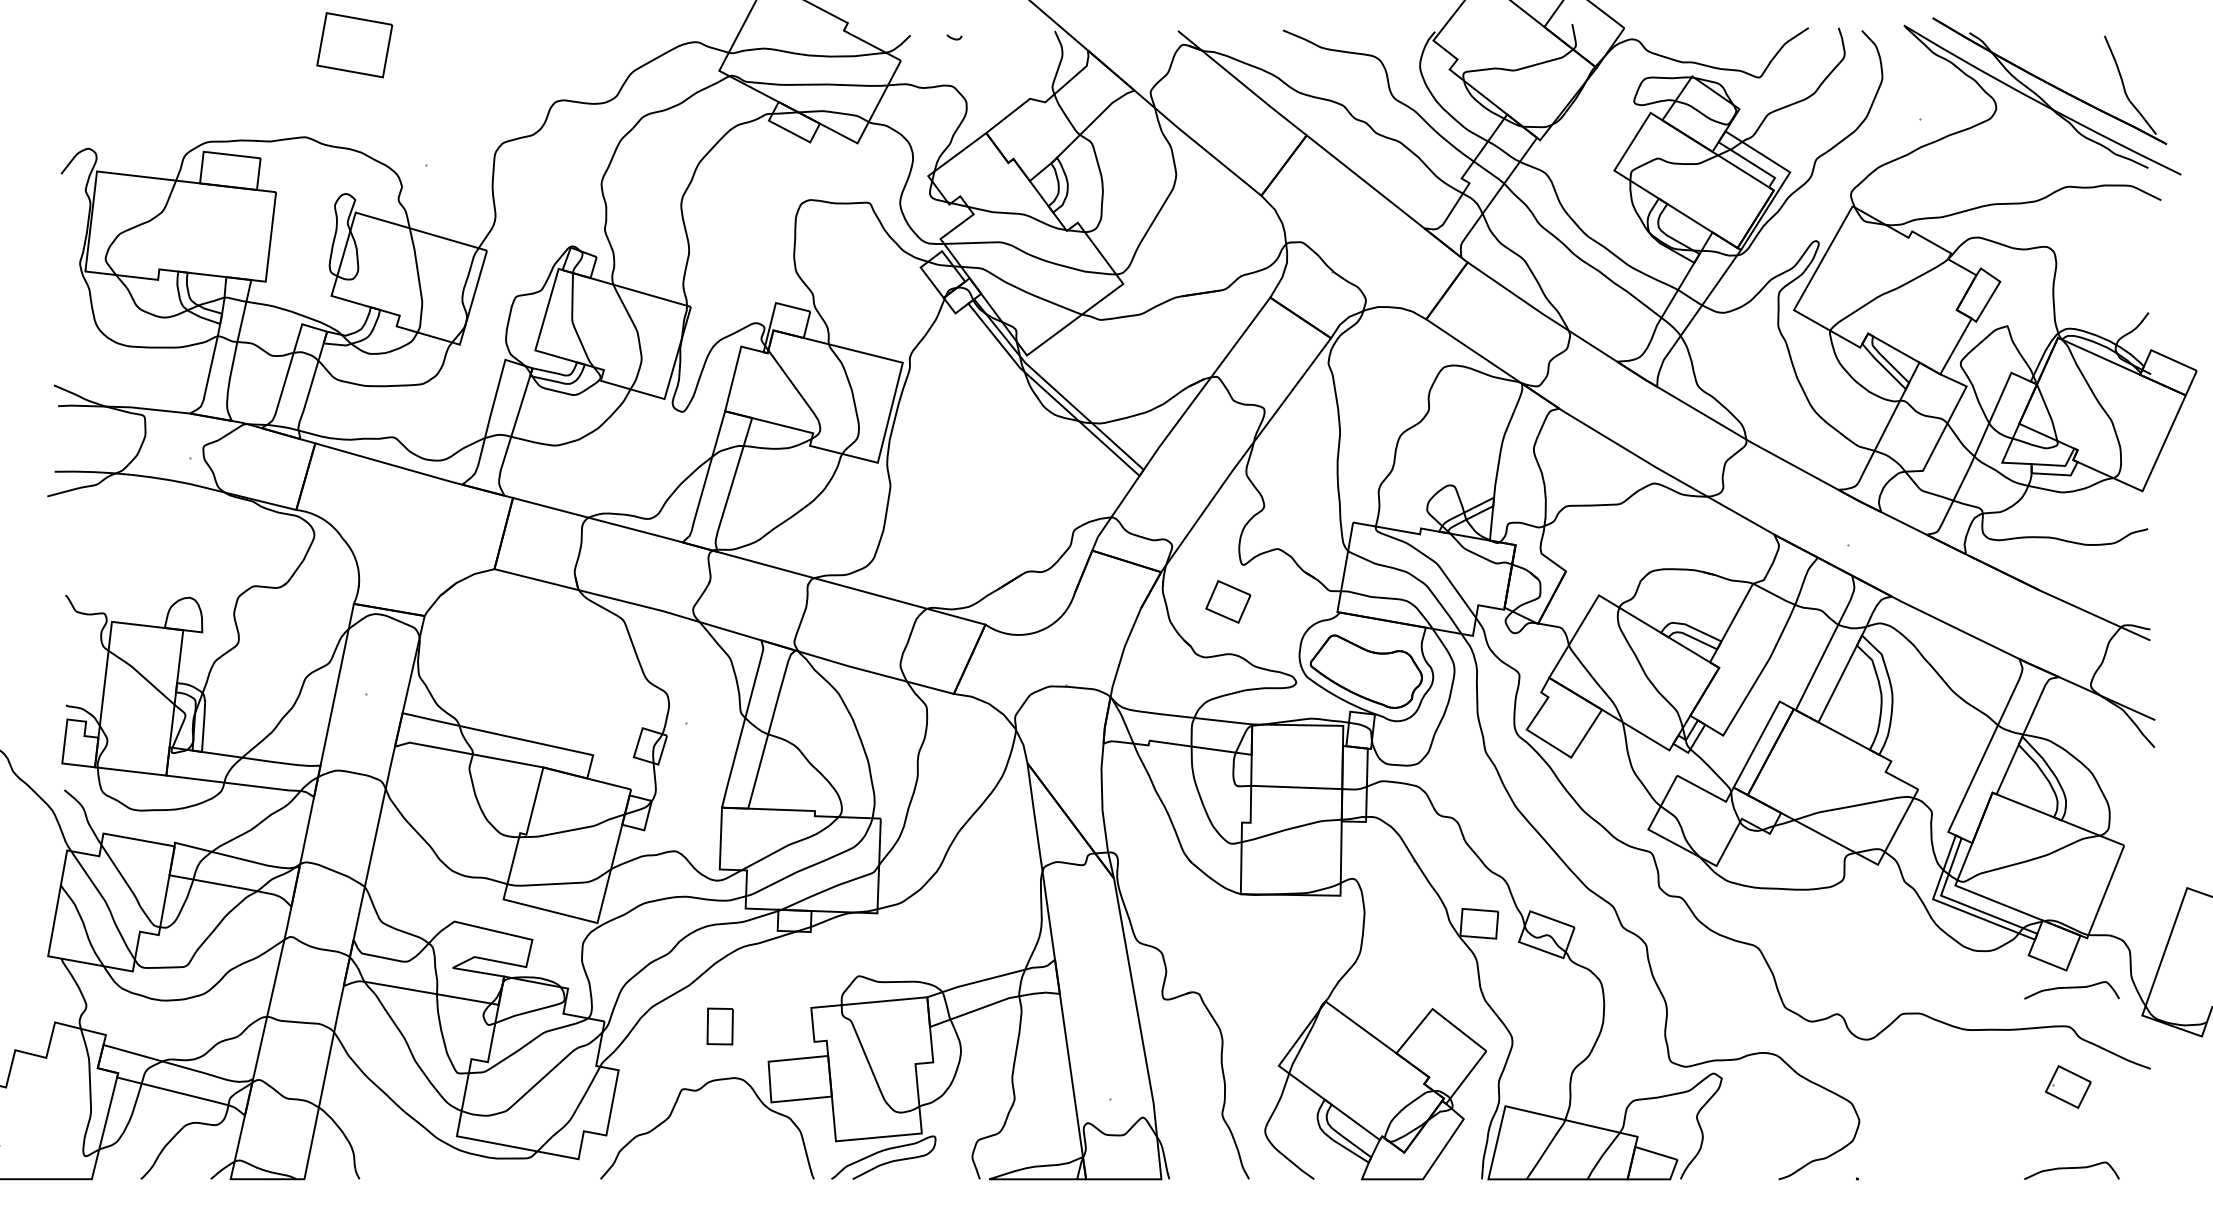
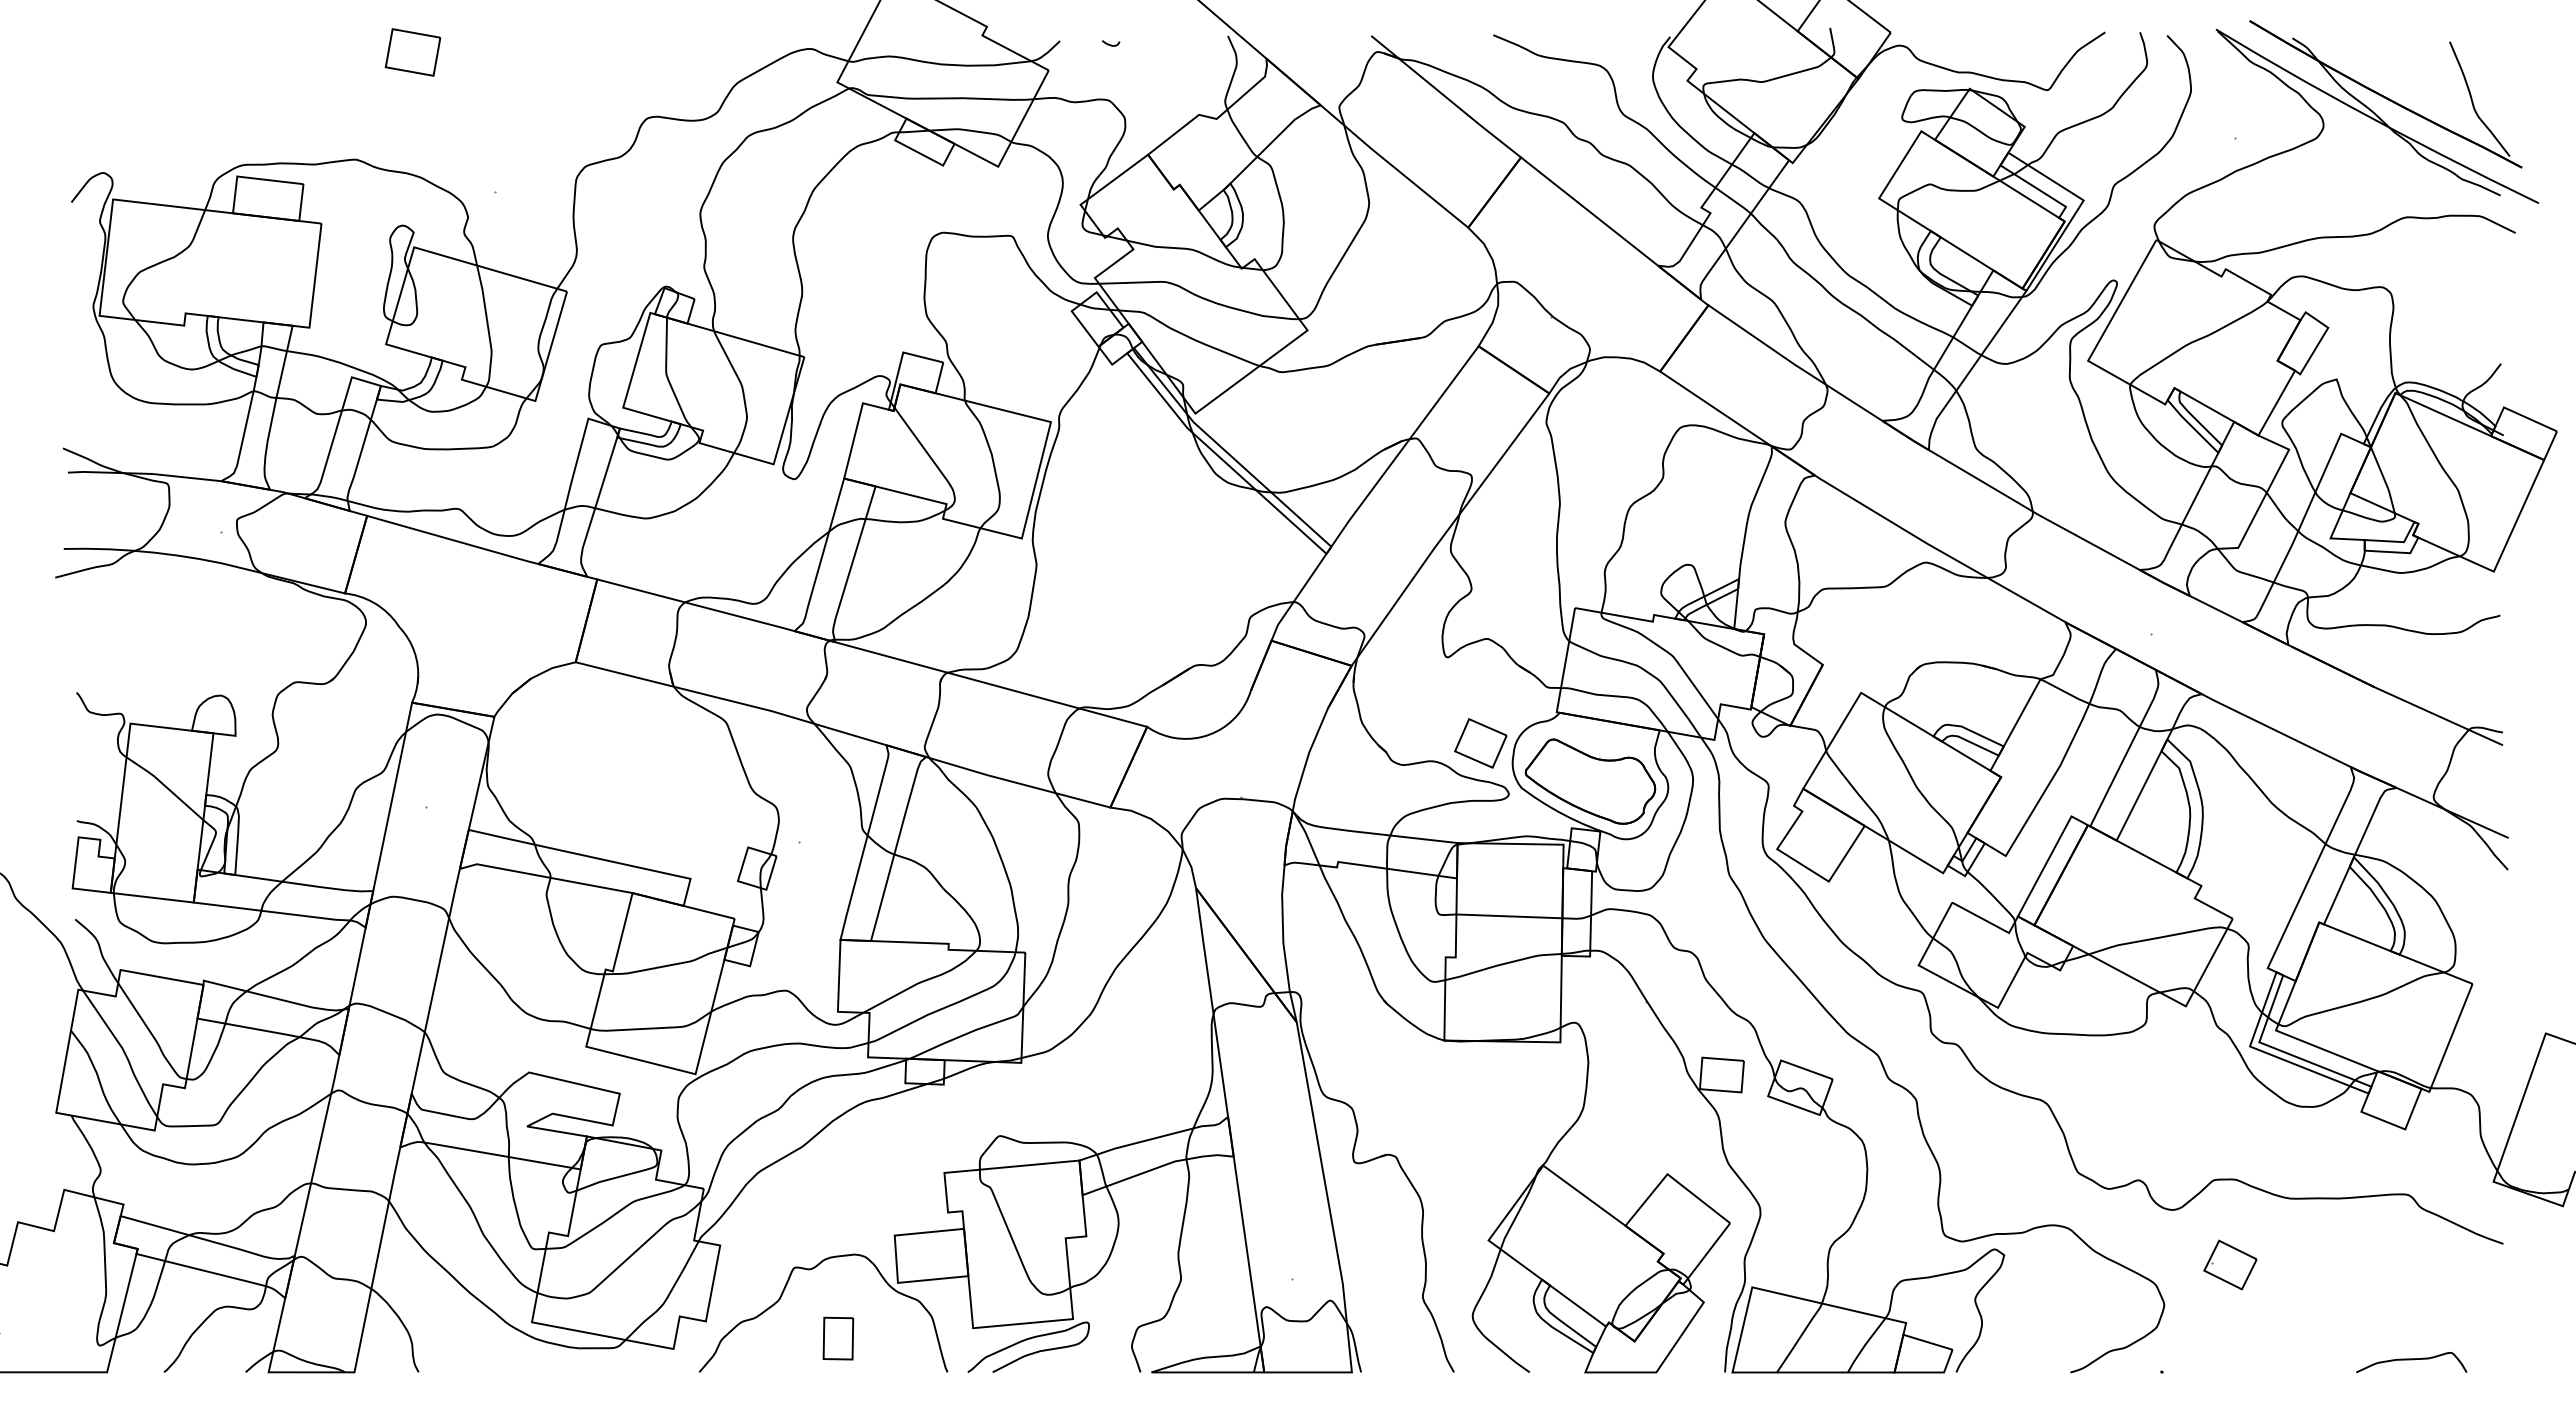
part: (354, 45) -> (412, 52), size x0.62
part: (1228, 601) -> (1480, 743), moved
curve: (2071, 988) -> (2411, 1150), removed
part: (720, 1026) -> (838, 1338), moved
part: (2068, 1086) -> (2230, 1264), moved

